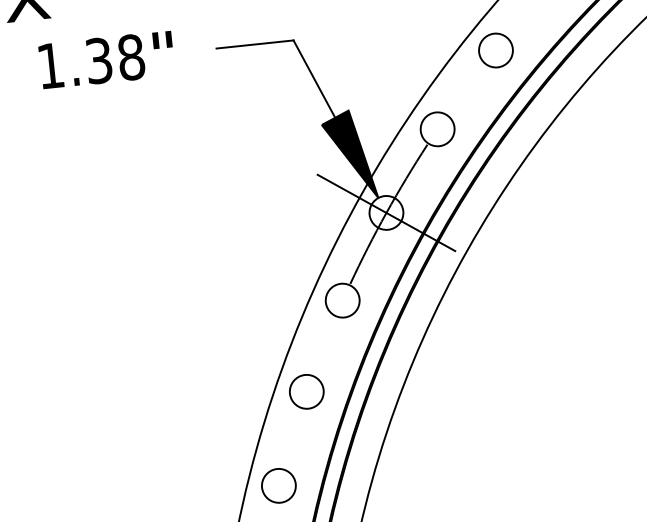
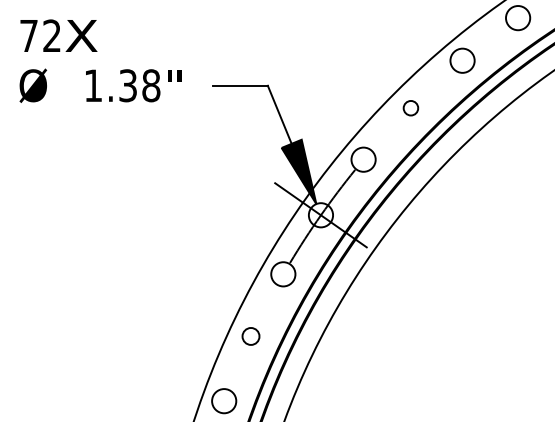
circle: (495, 51) -> (410, 108), size x0.6
circle: (306, 391) -> (250, 336), size x0.7

